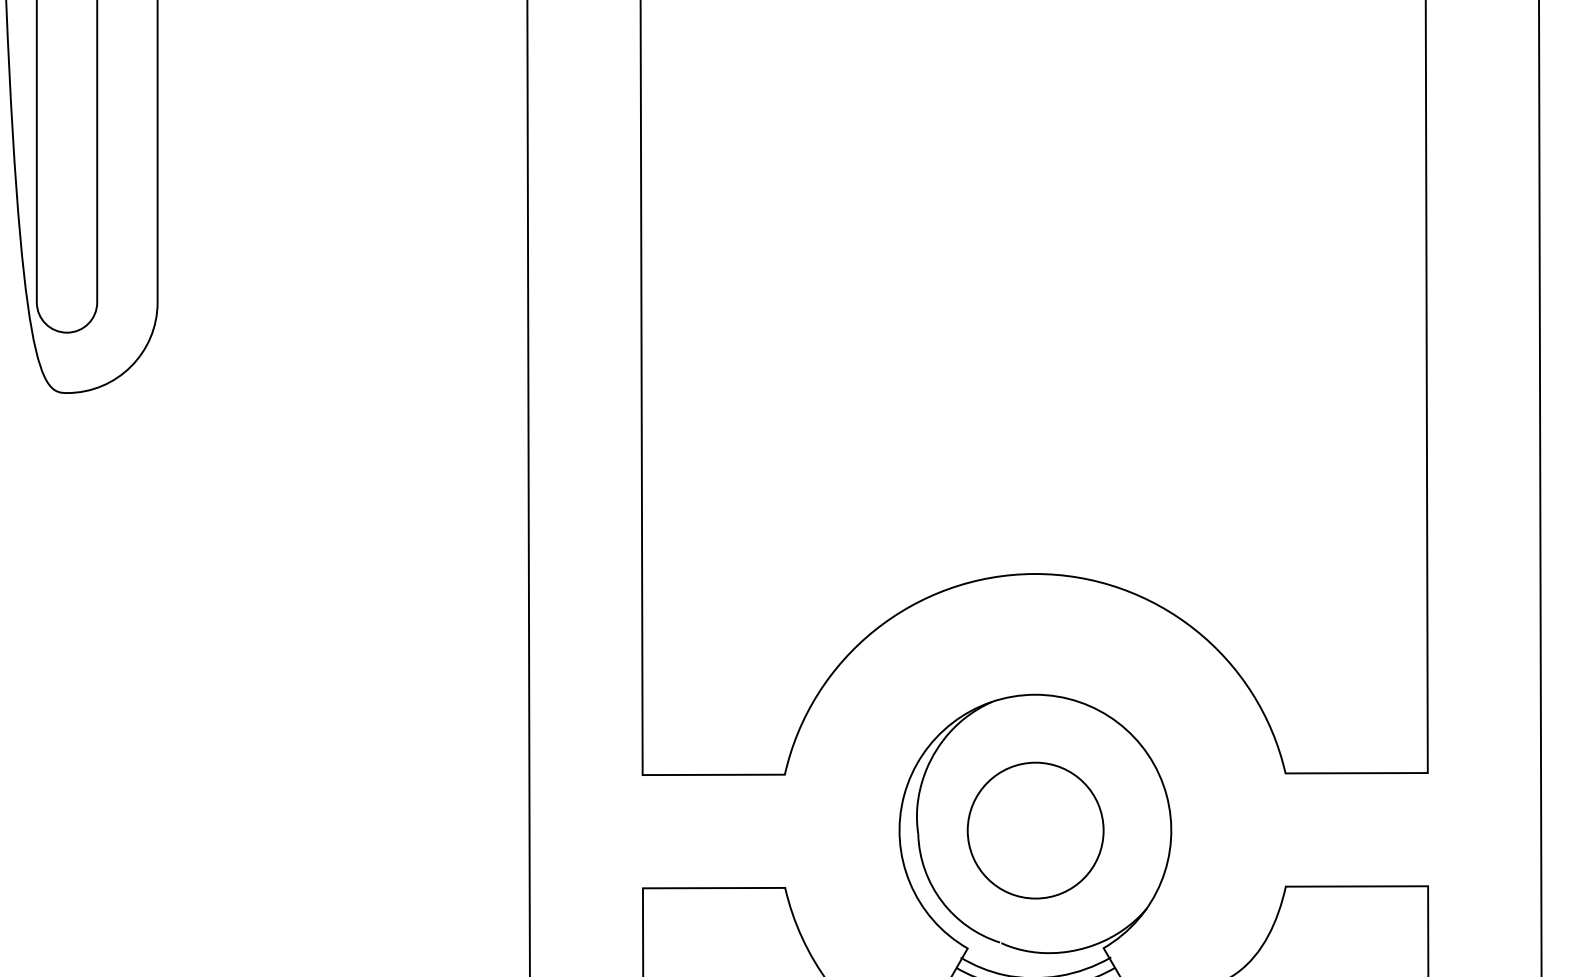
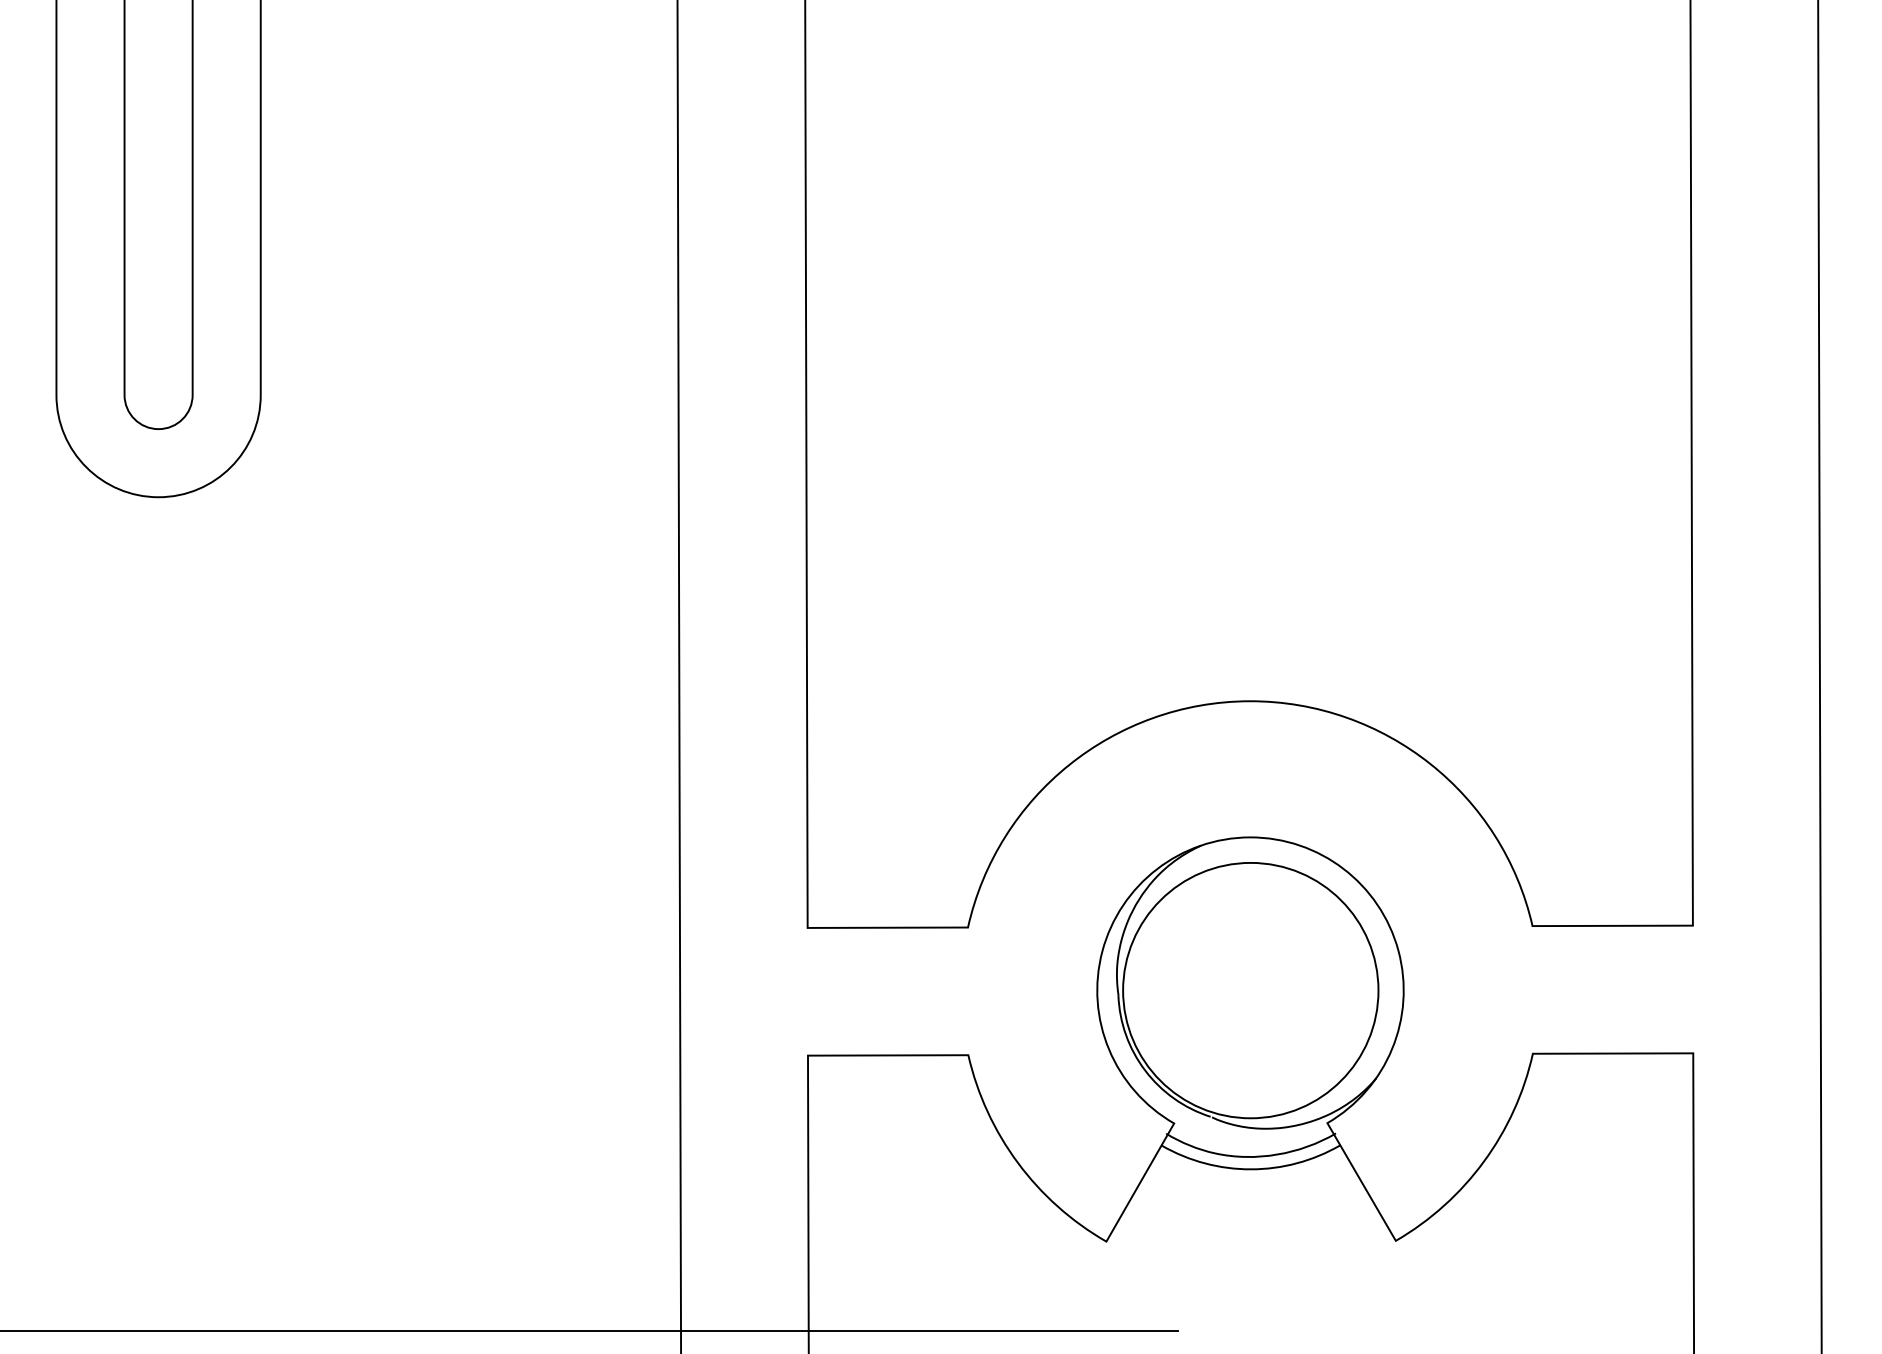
circle: (1035, 830) -> (1250, 990), size x1.67

